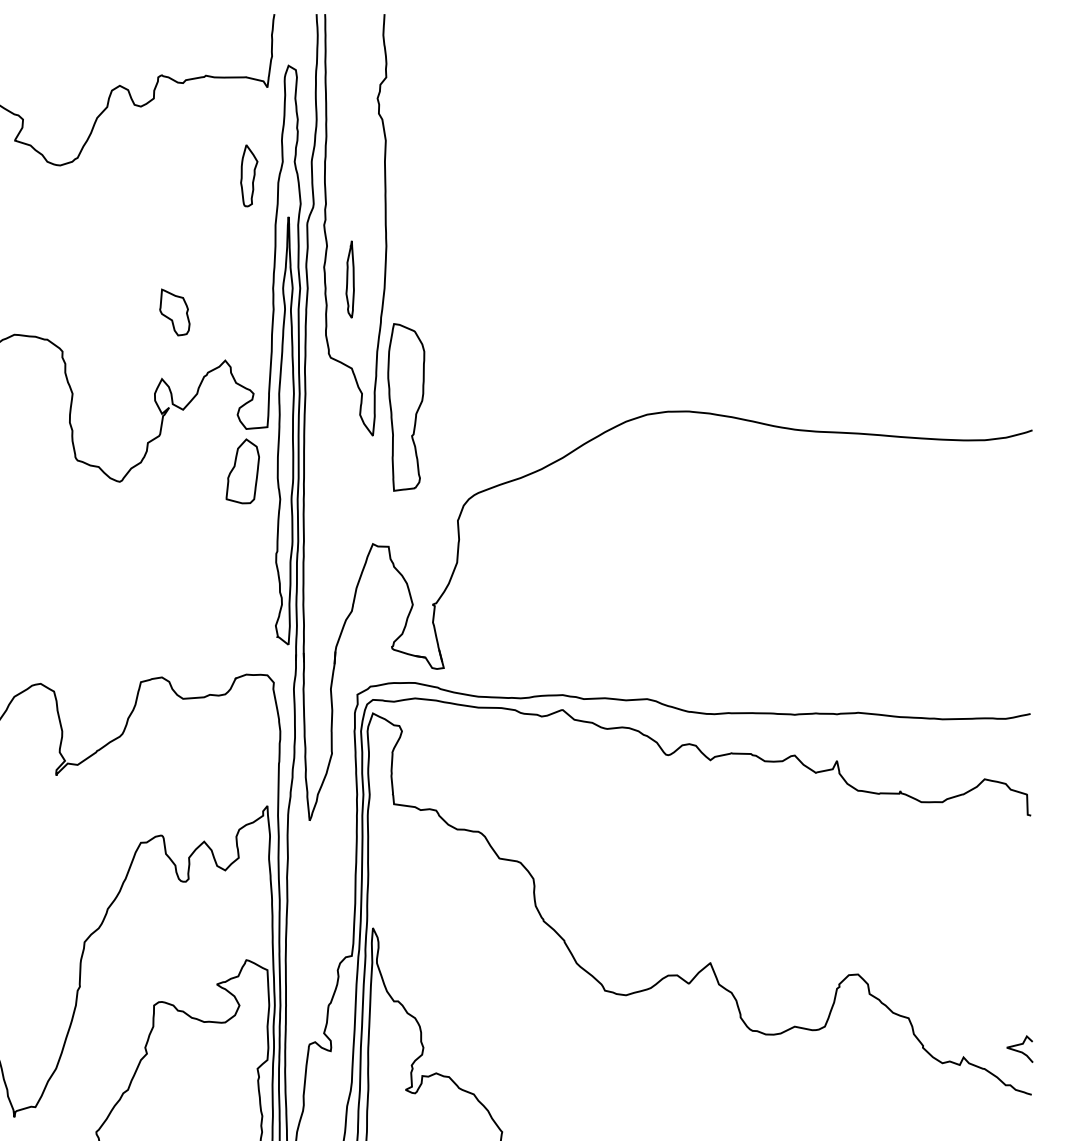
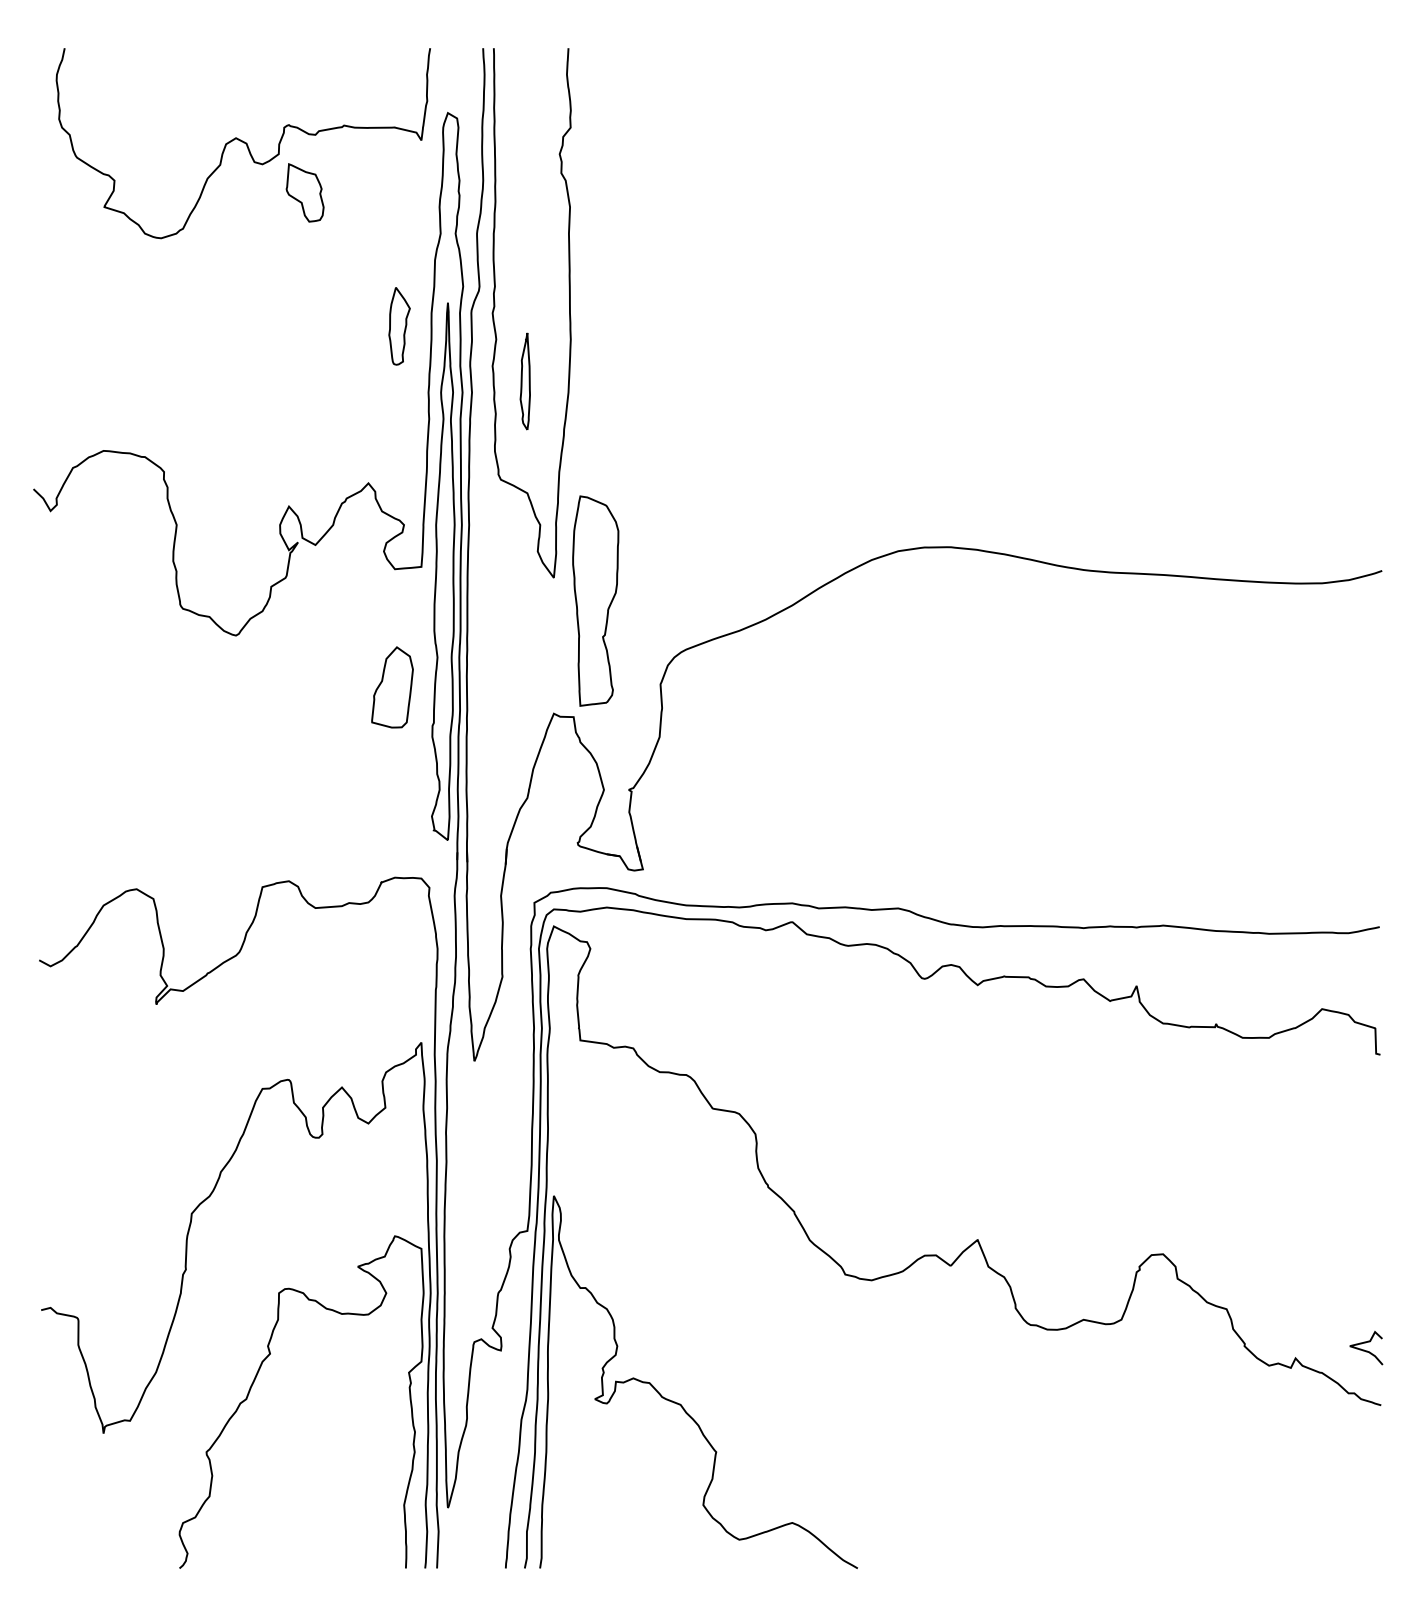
part: (249, 176) -> (399, 326), moved
part: (174, 312) -> (304, 192), moved
part: (406, 406) -> (595, 600), moved
part: (242, 471) -> (392, 687), moved

